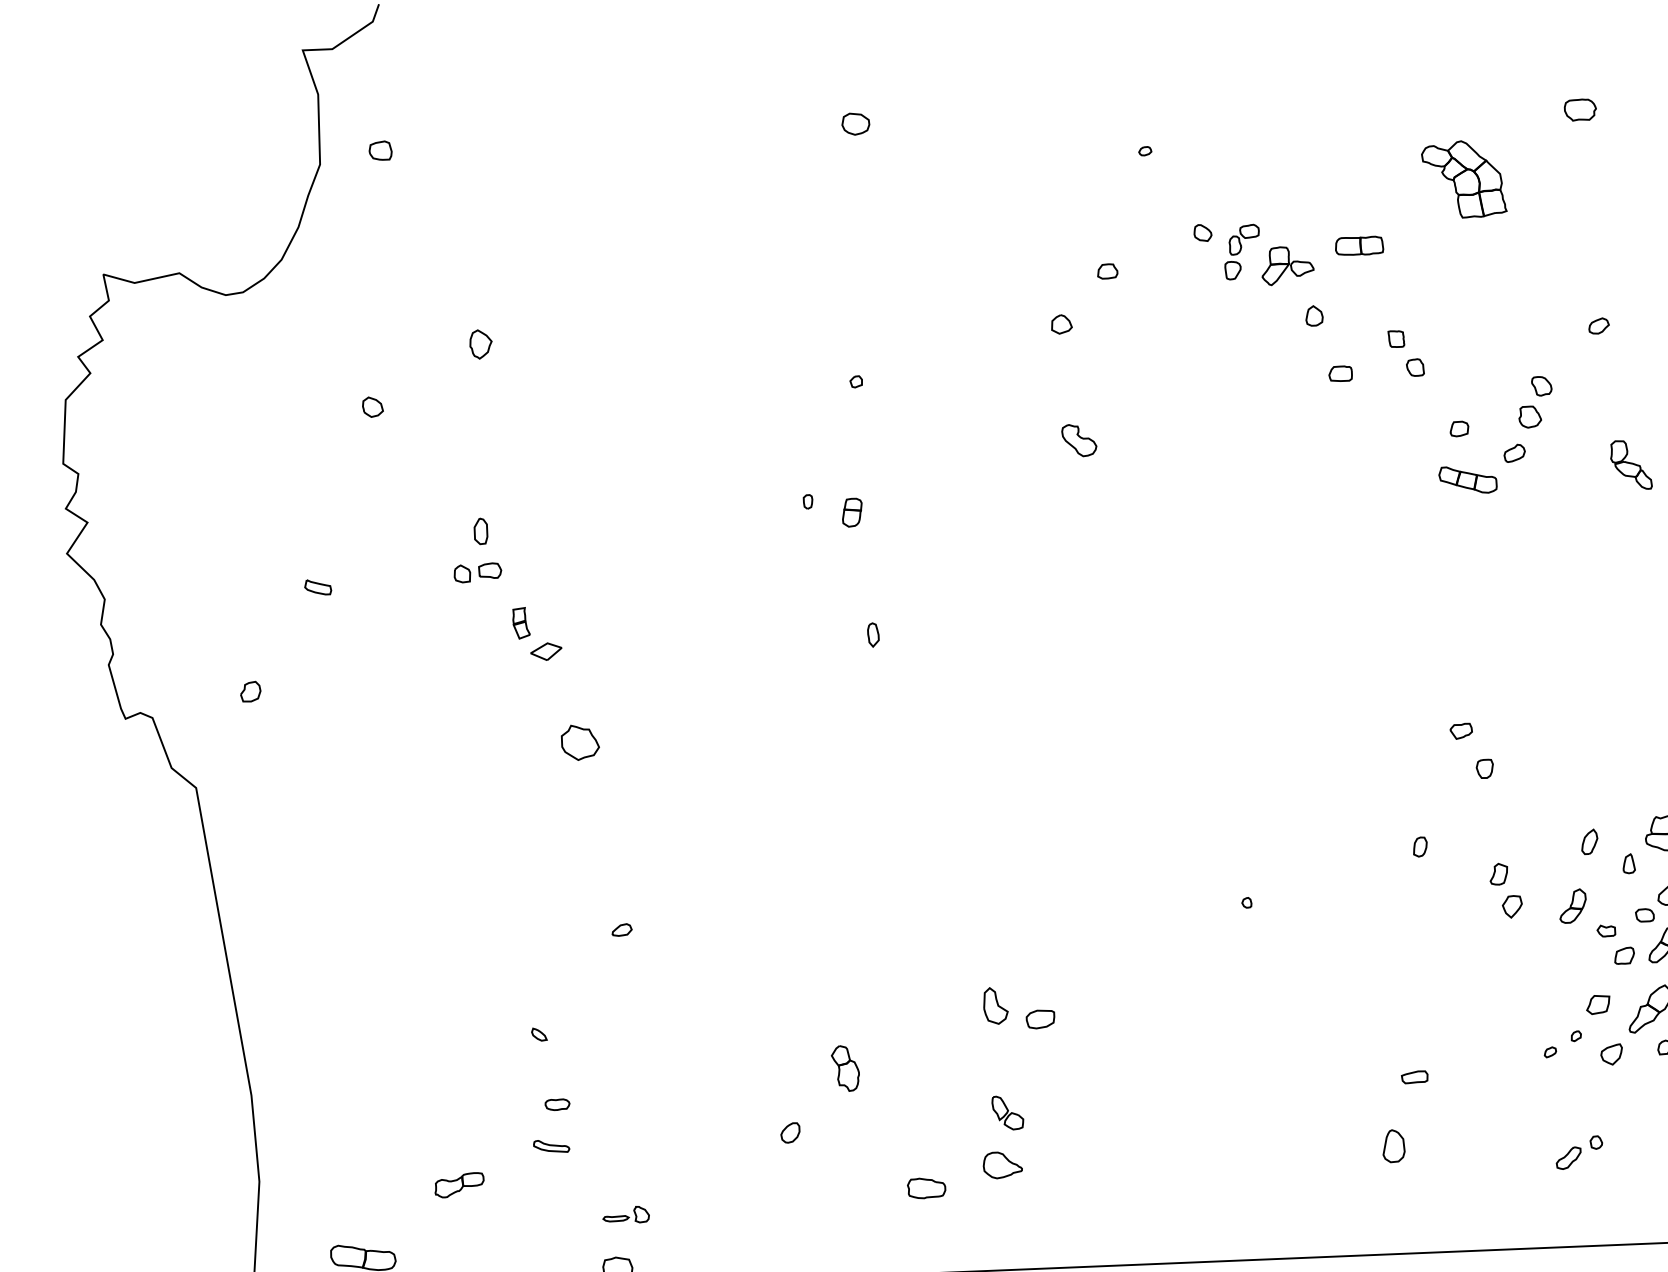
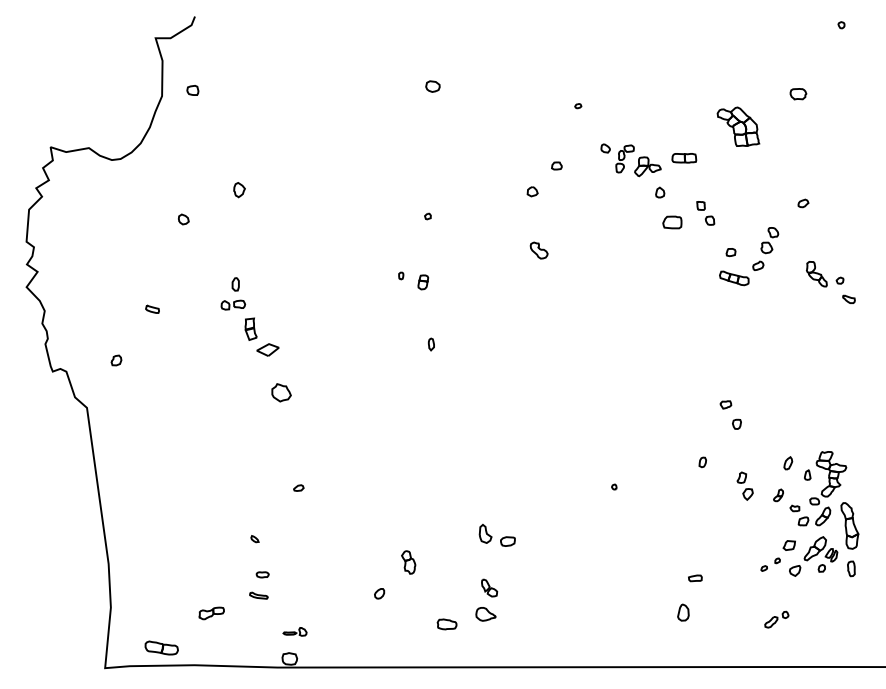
part: (1339, 372) -> (671, 221), size x1.6
part: (536, 632) -> (261, 336), size x1.4
part: (1572, 906) -> (778, 495), size x0.7

